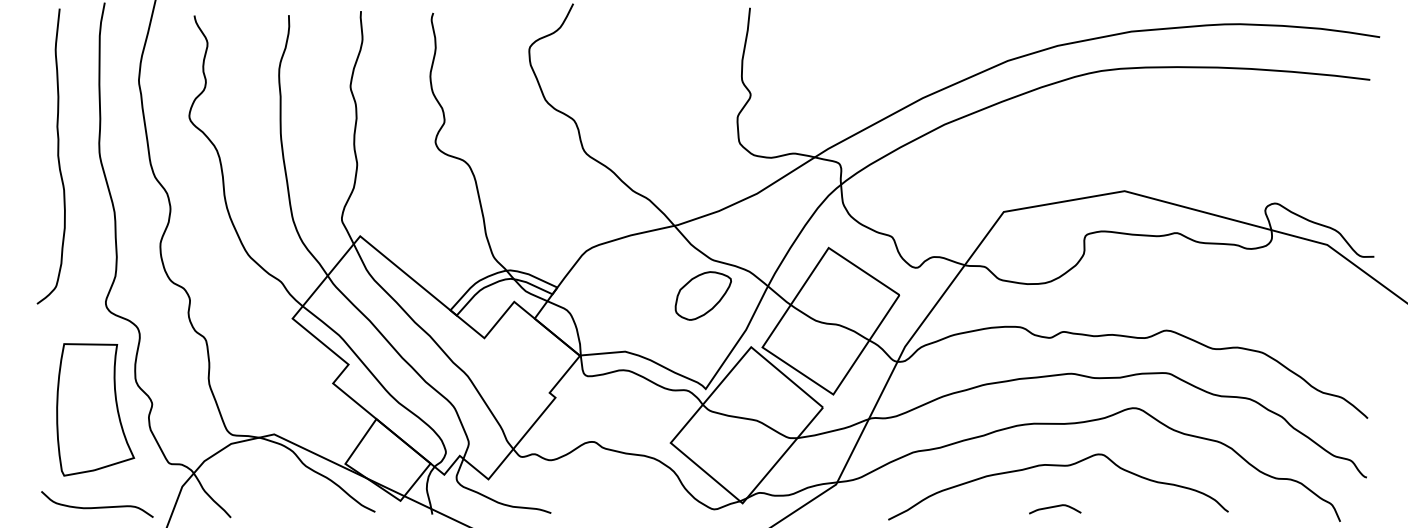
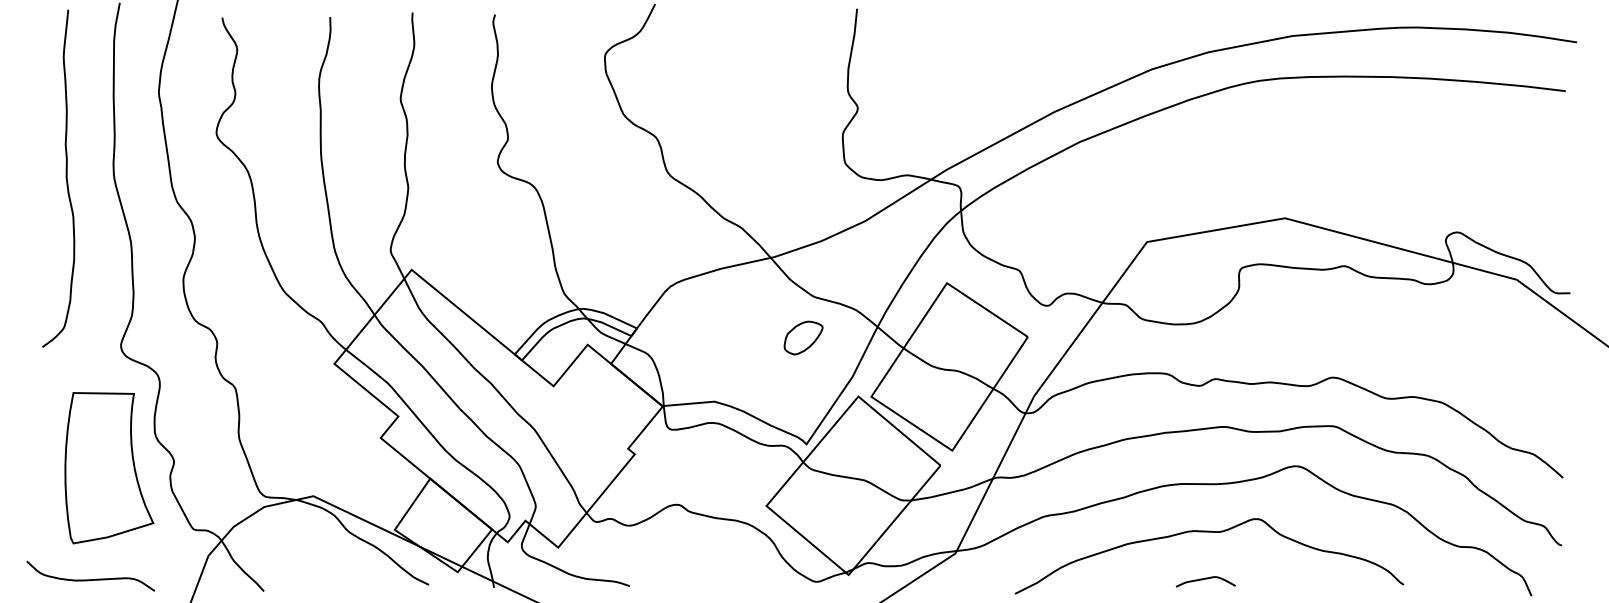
part: (702, 295) -> (802, 337), size x0.6
curve: (97, 506) -> (90, 578), moved

